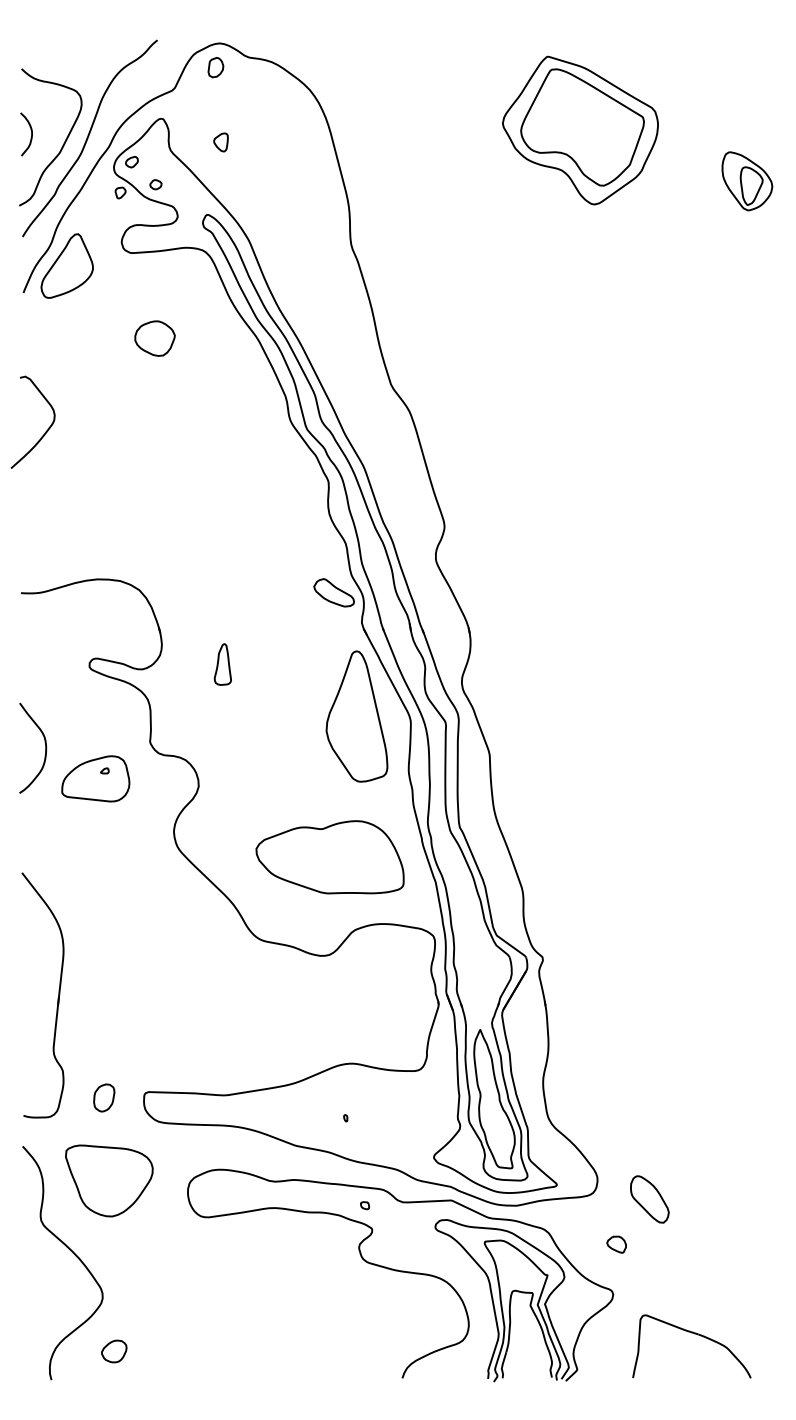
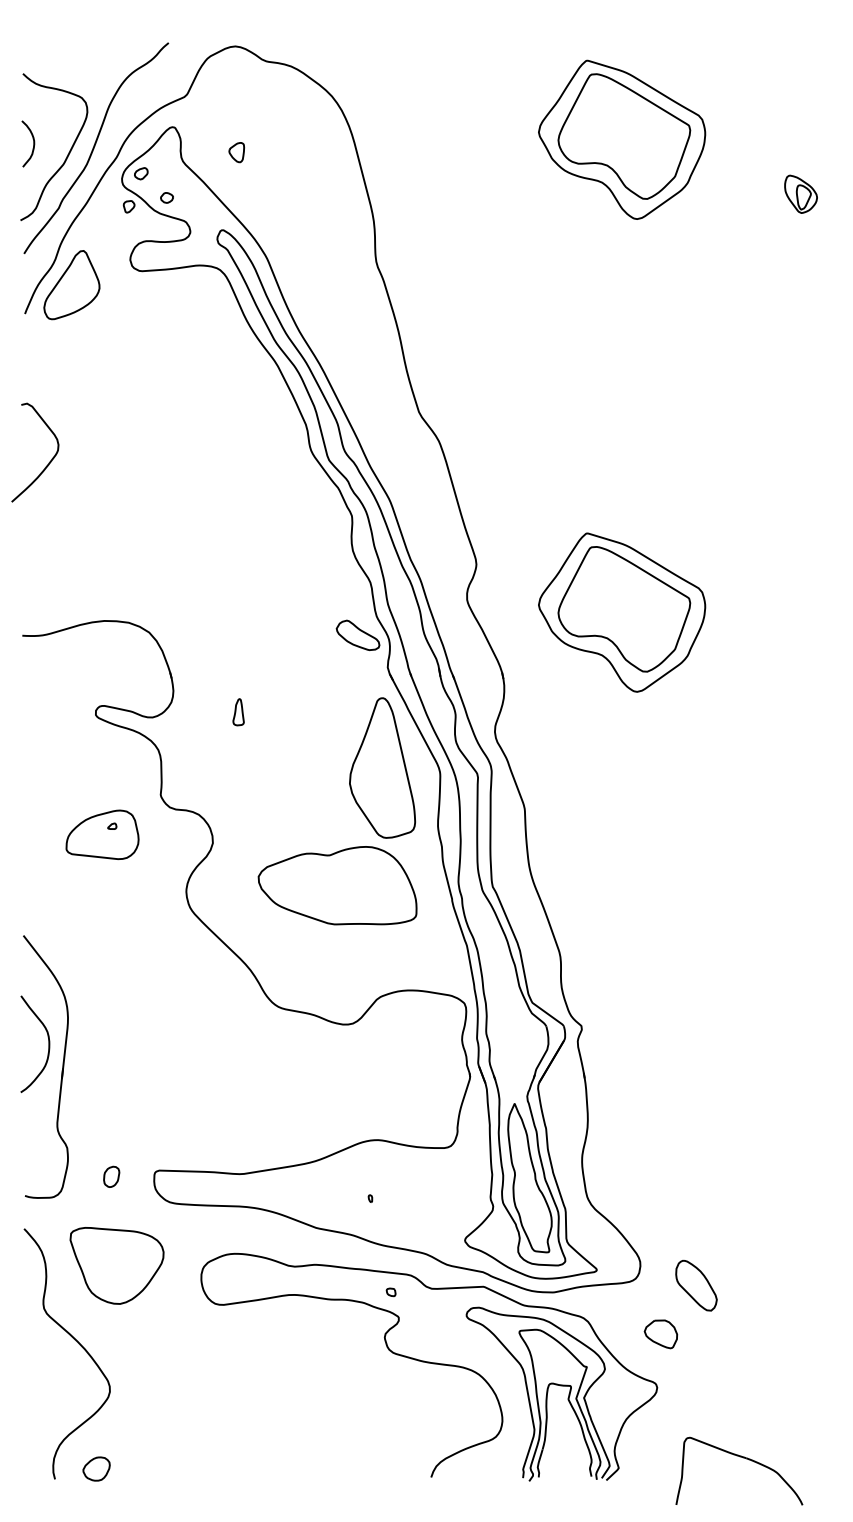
part: (215, 67) -> (230, 72), removed
part: (747, 181) -> (801, 194), size x0.6
part: (154, 338) -> (165, 362), removed
part: (580, 571) -> (622, 612), added
part: (222, 664) -> (238, 712), size x0.6
curve: (45, 747) -> (48, 1043), moved
part: (329, 857) -> (336, 885), moved
part: (104, 1097) -> (111, 1176), size x0.7
part: (616, 1244) -> (660, 1333), size x1.6
part: (694, 1334) -> (742, 1458), moved
part: (114, 1351) -> (96, 1469), moved

